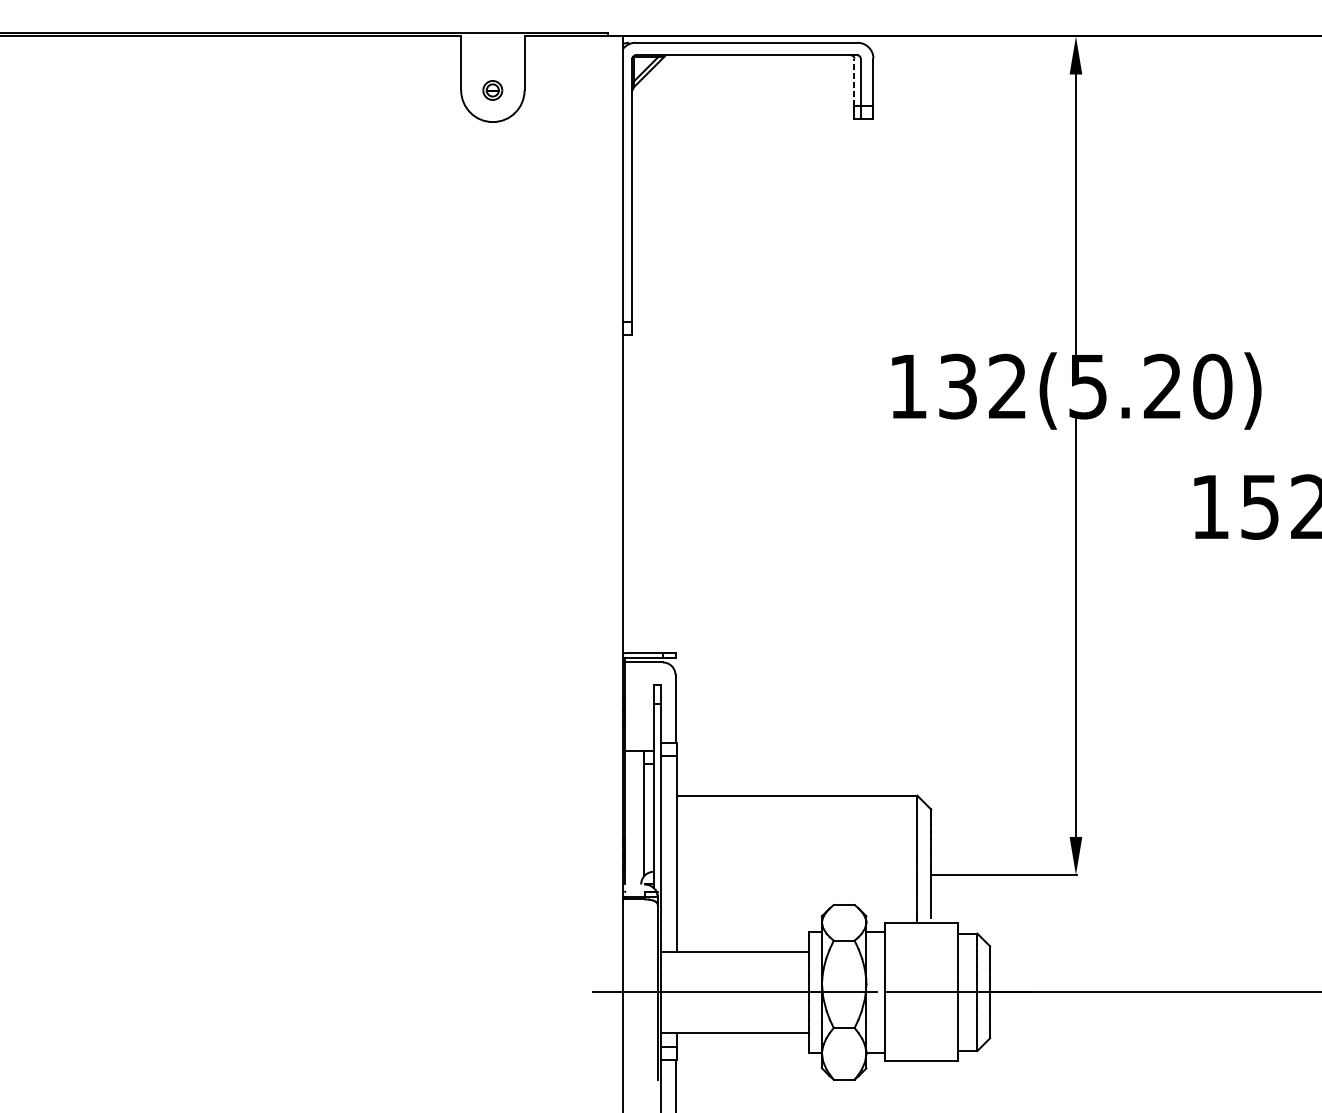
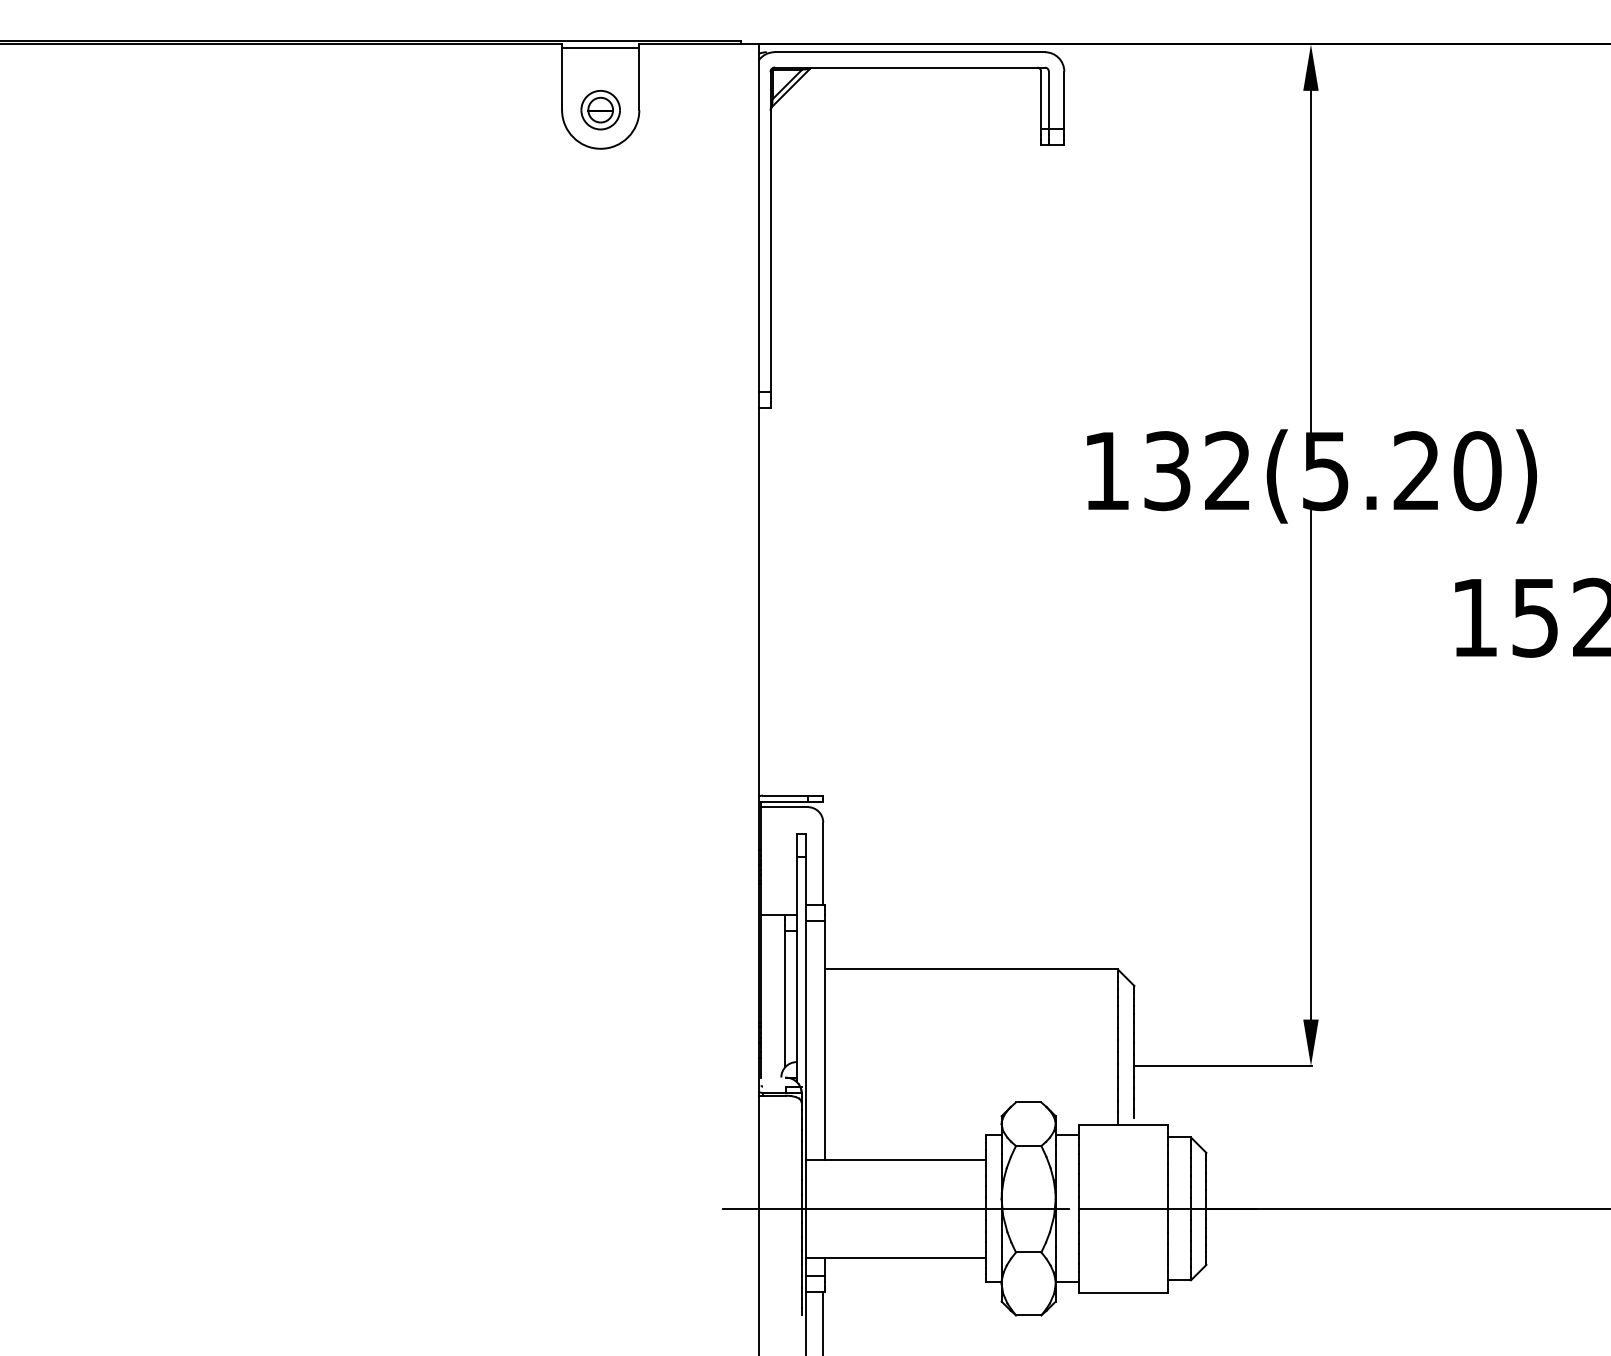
line: (492, 39) -> (600, 48), added
line: (854, 82) -> (1041, 100), dashed -> solid
part: (492, 90) -> (600, 110), size x1.67

